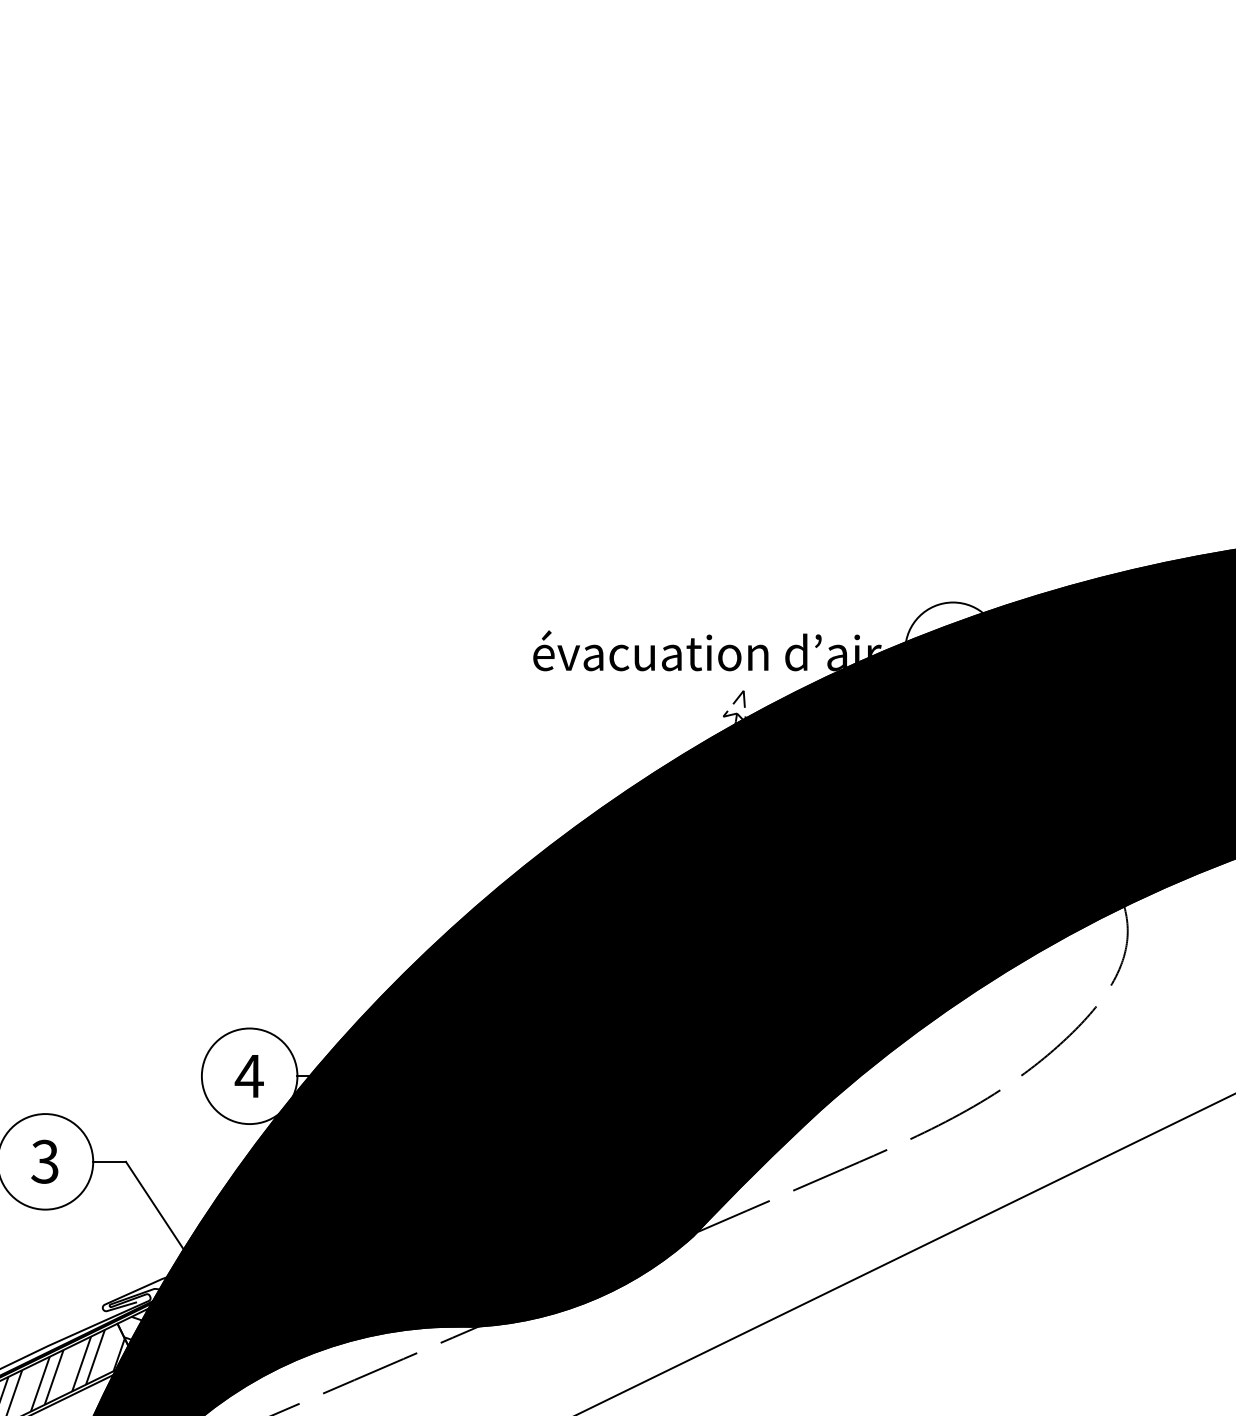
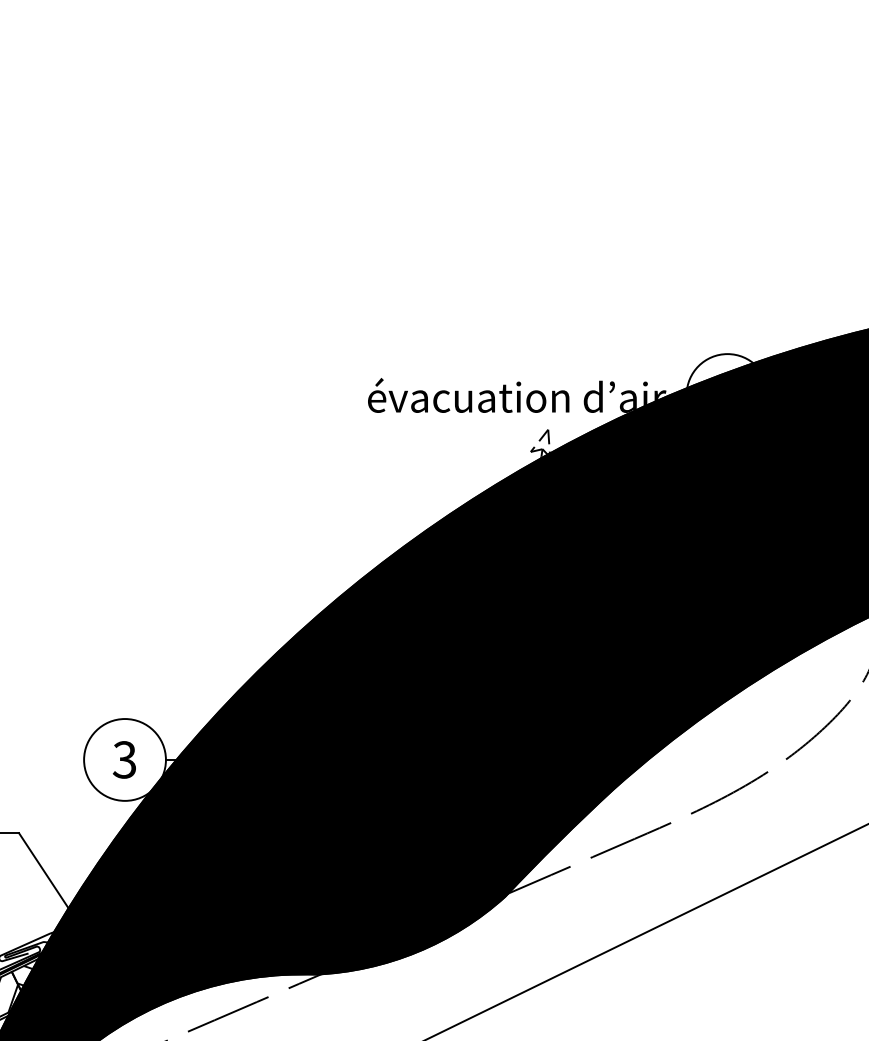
text: (248, 1076) -> (124, 760), 4 -> 3

